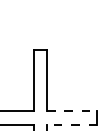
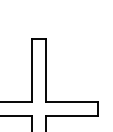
line: (72, 111) -> (72, 102), dashed -> solid
line: (71, 124) -> (71, 115), dashed -> solid

